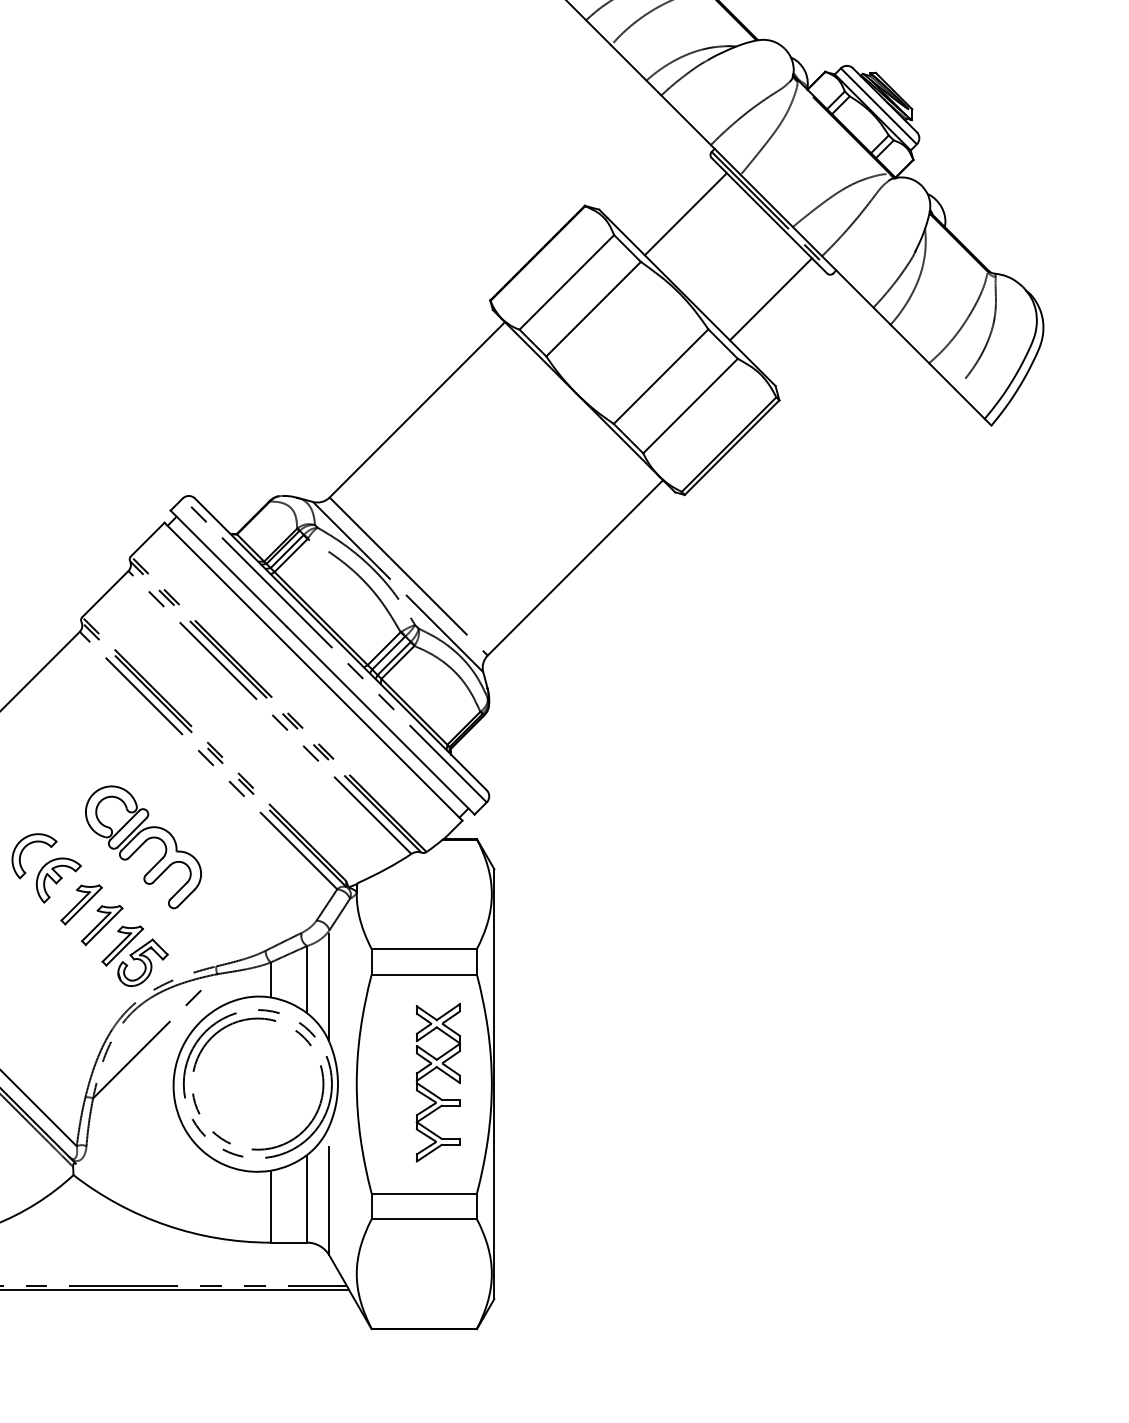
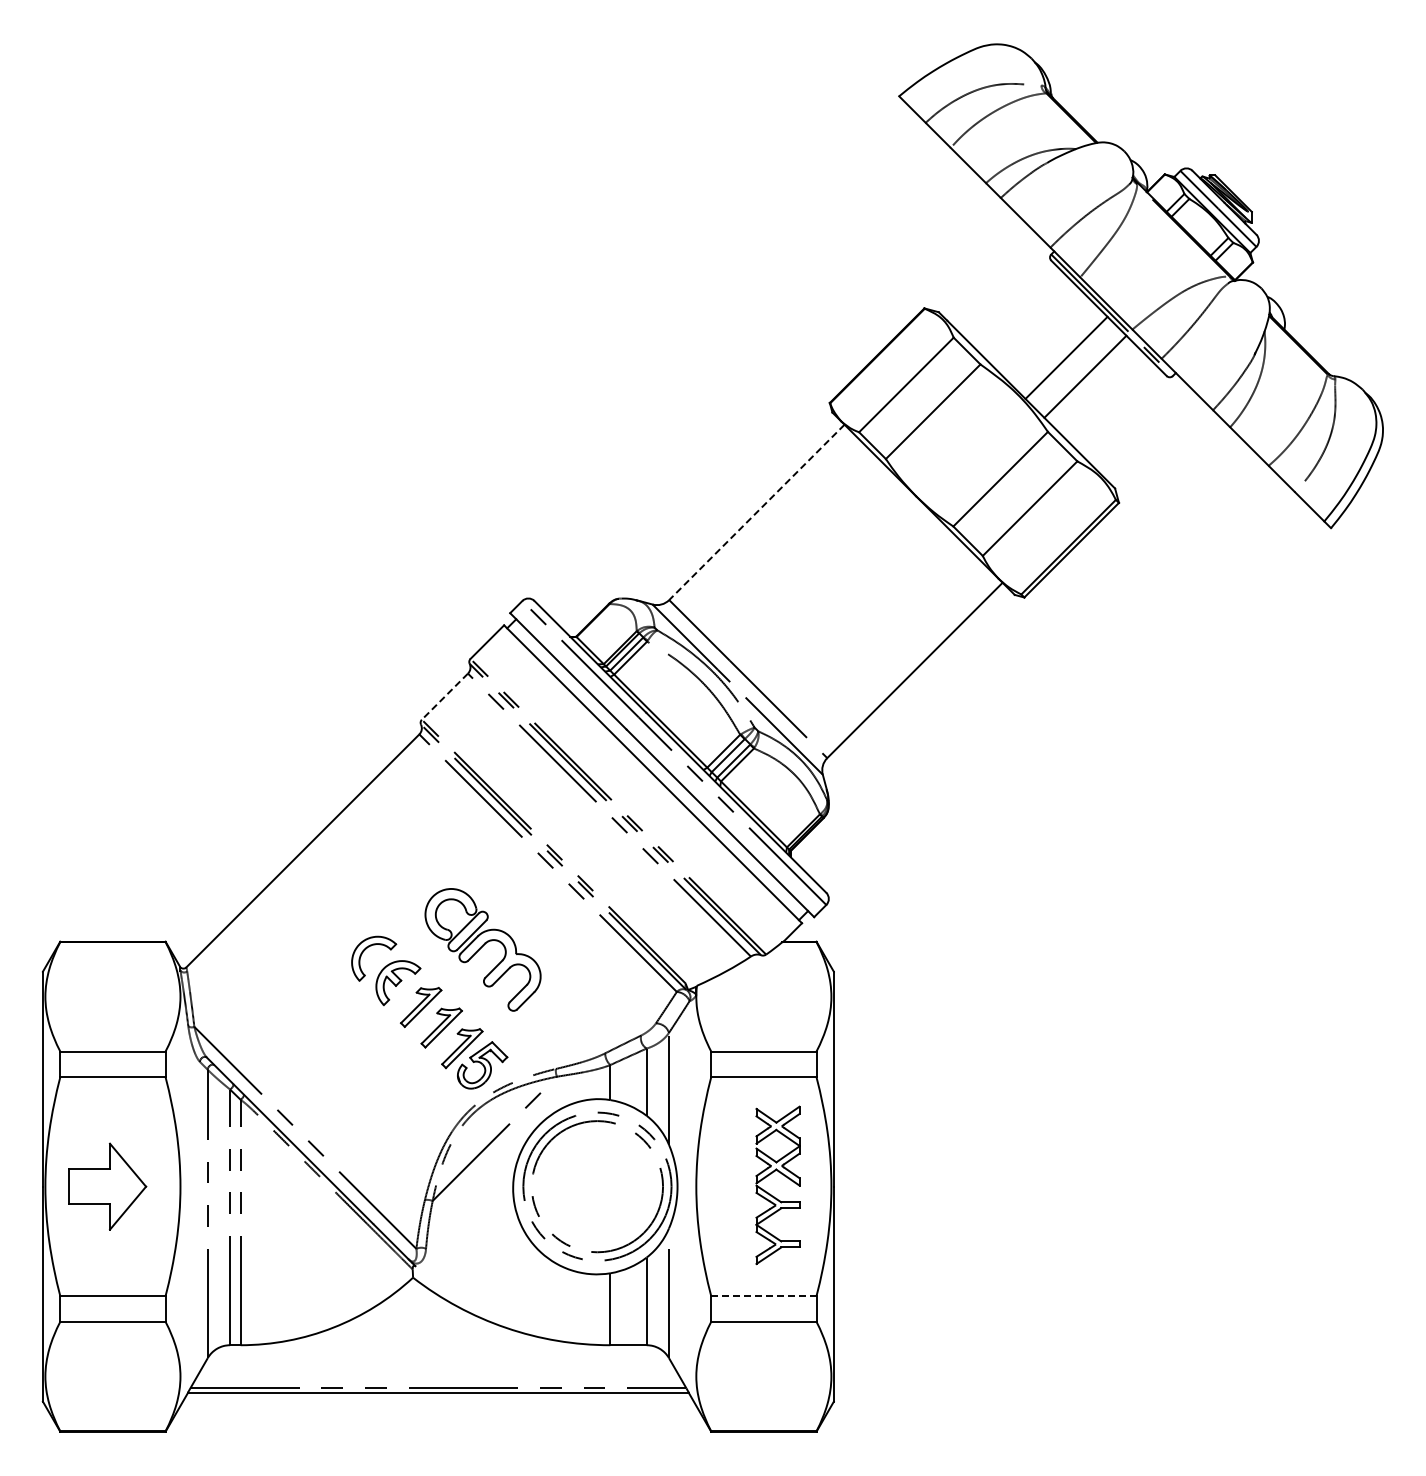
line: (685, 213) -> (1085, 376), moved
line: (770, 298) -> (1066, 357), moved
line: (416, 409) -> (756, 512), solid -> dashed
line: (104, 593) -> (444, 696), solid -> dashed
line: (423, 1193) -> (763, 1296), solid -> dashed

